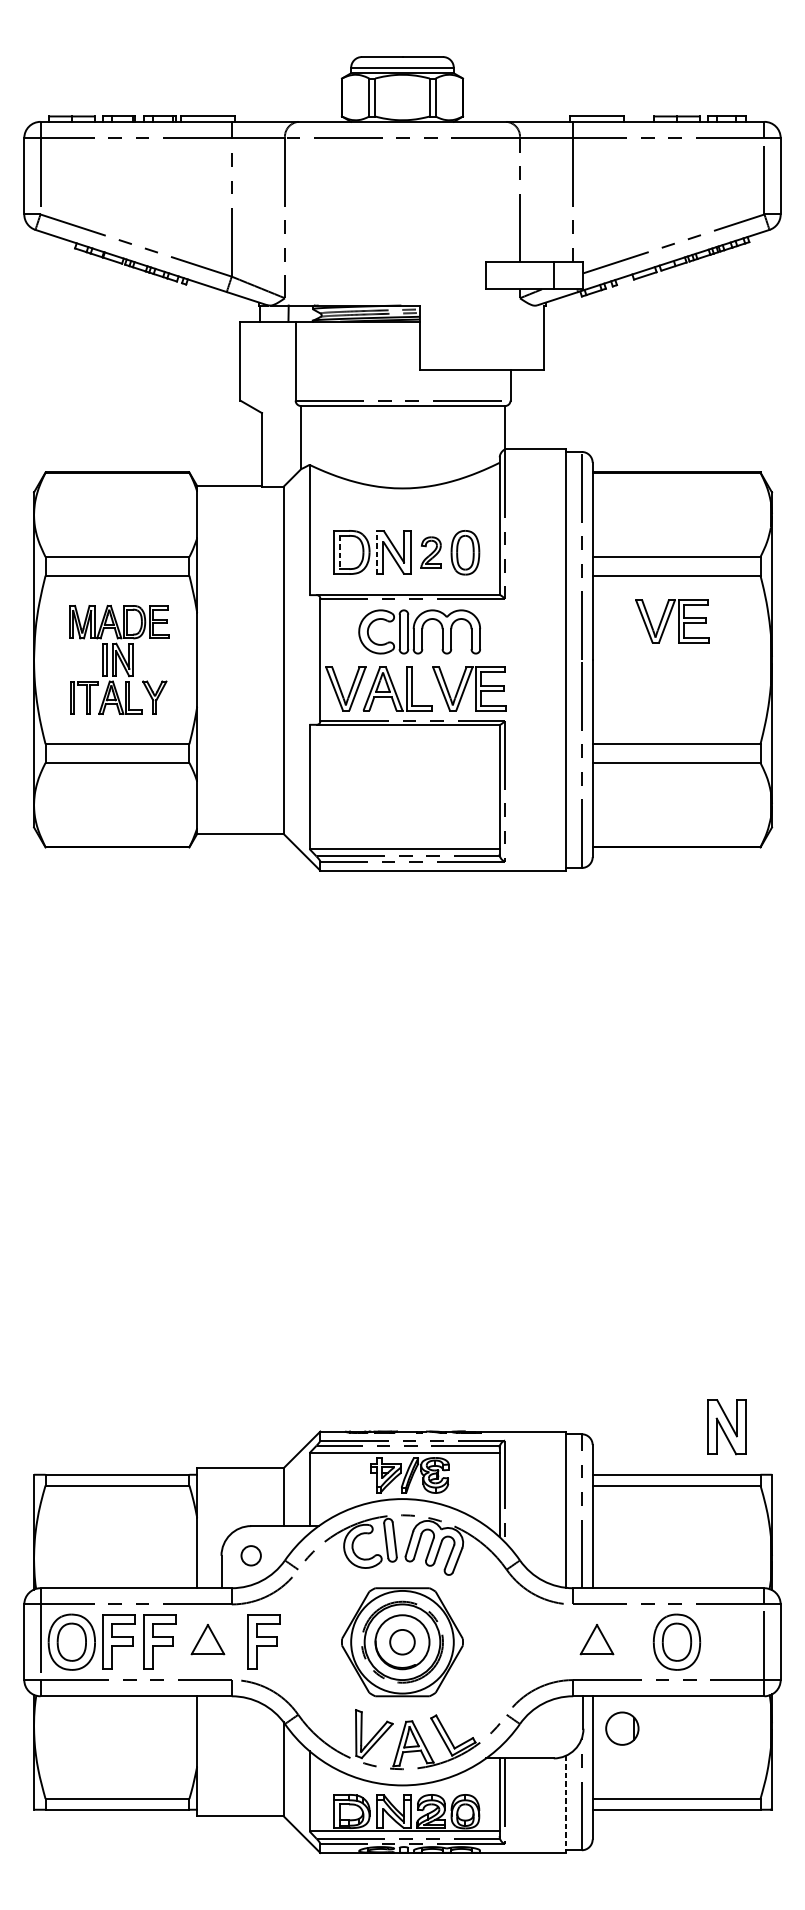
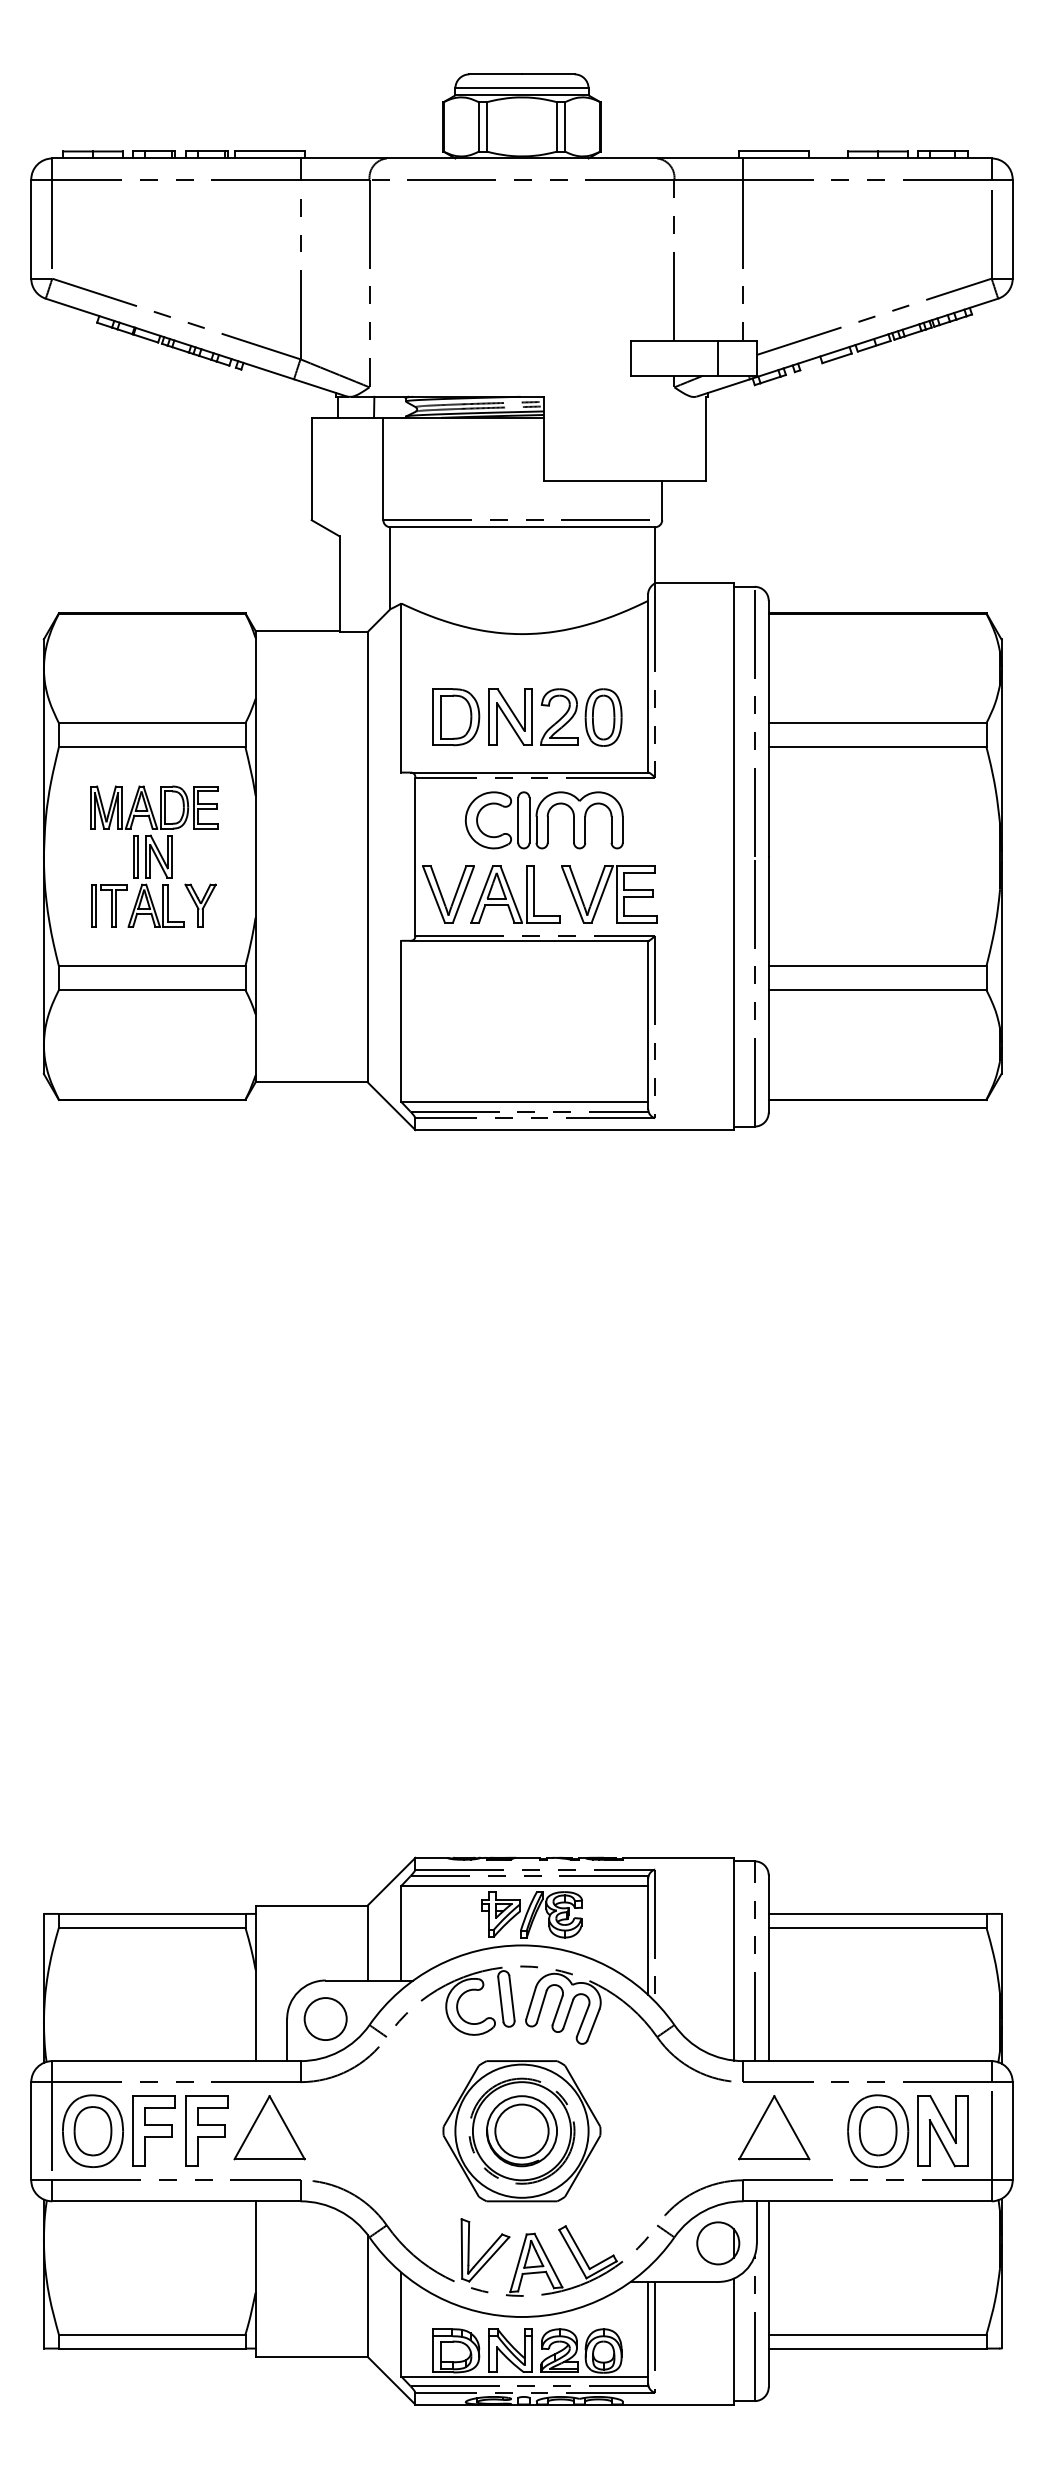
line: (377, 551) -> (489, 716), dashed -> solid
part: (431, 551) -> (559, 716), size x1.43
line: (340, 552) -> (441, 717), dashed -> solid
part: (672, 621) -> (872, 806), removed
part: (726, 1427) -> (942, 2131), moved
circle: (251, 1556) -> (325, 2019), size x1.67
part: (207, 1639) -> (269, 2127), size x1.67
part: (597, 1639) -> (774, 2127), size x1.67
part: (263, 1641) -> (341, 2130), removed
circle: (402, 1641) -> (521, 2130), size x1.67
part: (622, 1728) -> (718, 2243), moved
line: (565, 1804) -> (733, 2341), dashed -> solid

